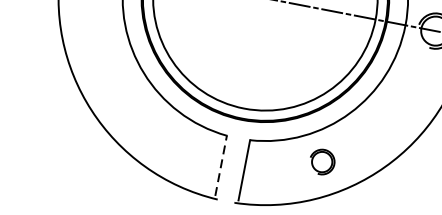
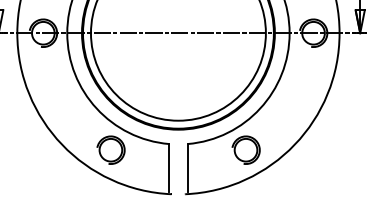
part: (151, 128) -> (110, 149), added
part: (321, 161) -> (245, 149), size x1.43
line: (221, 165) -> (169, 167), dashed -> solid

